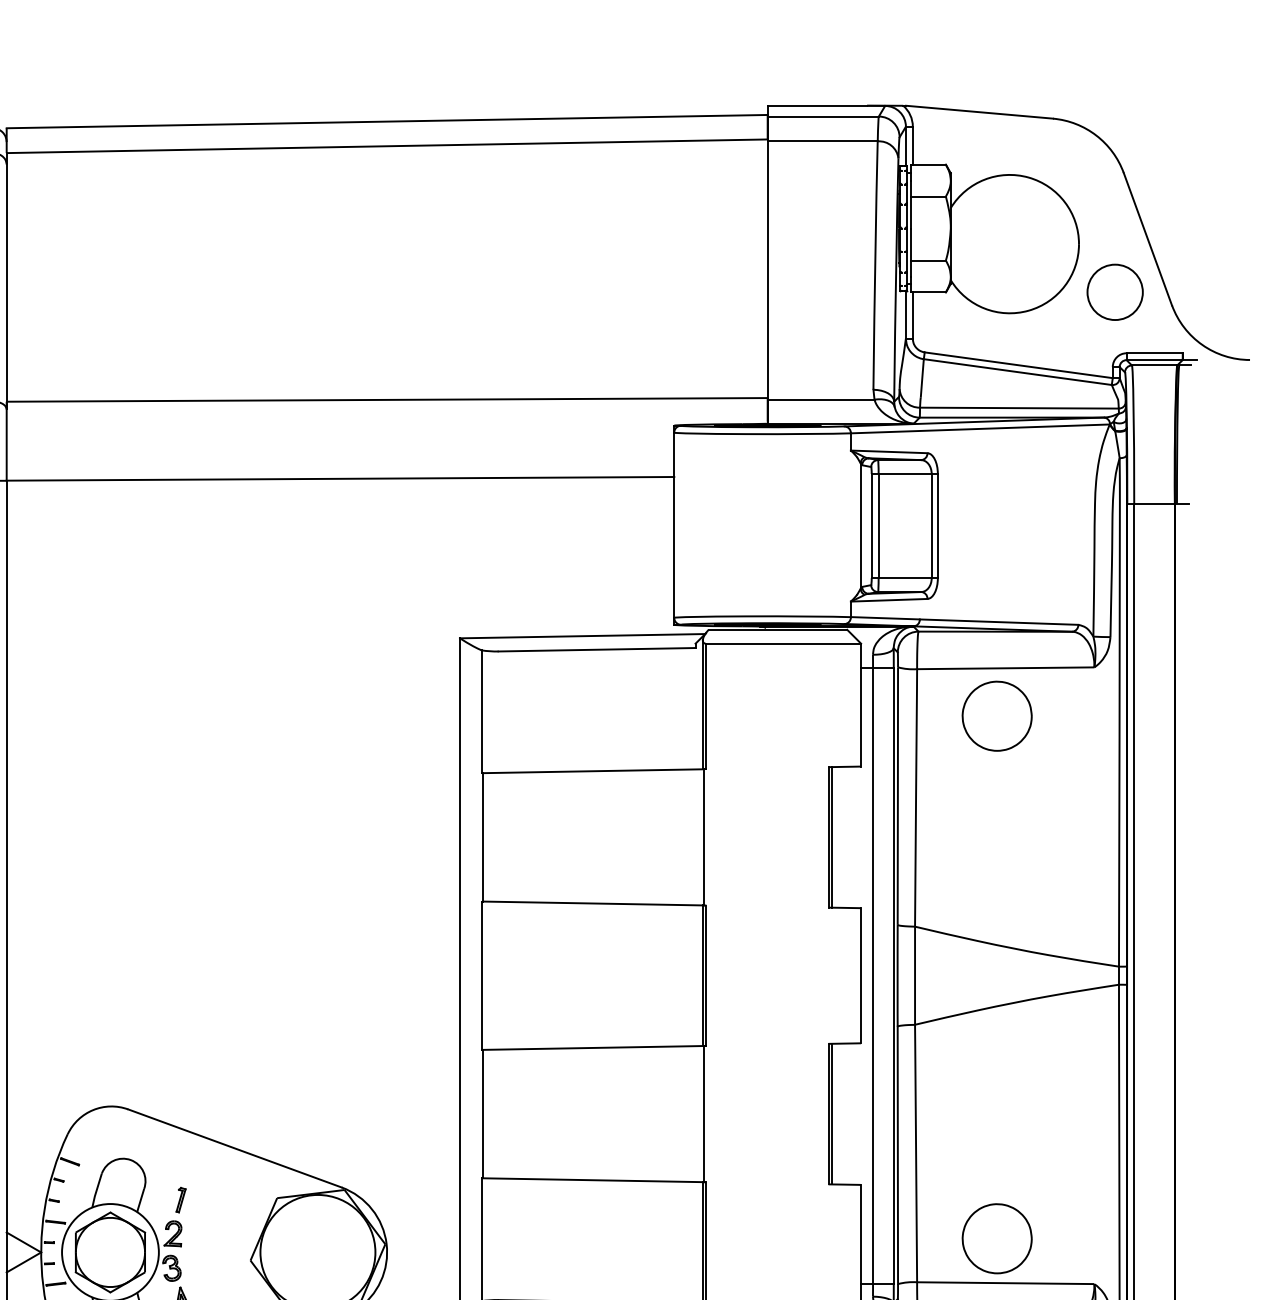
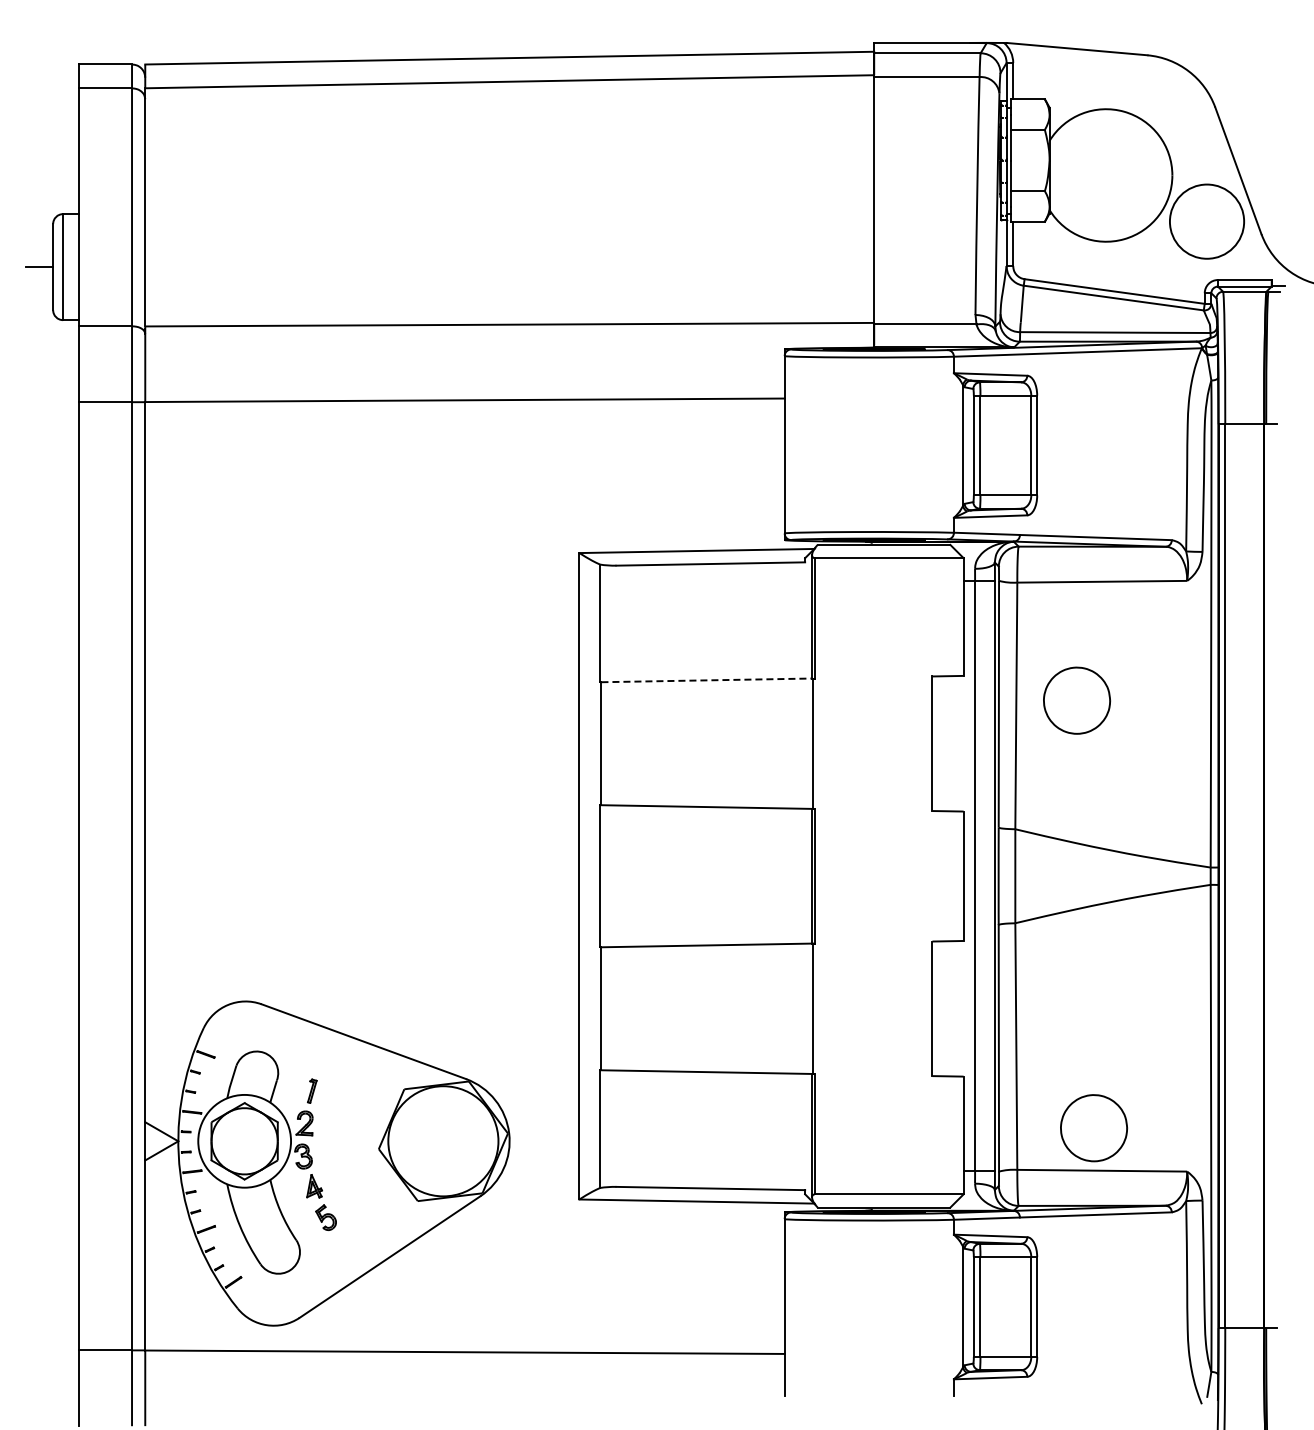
circle: (1114, 292) -> (1206, 221), size x1.4
part: (997, 716) -> (1077, 700), moved
line: (593, 771) -> (707, 680), solid -> dashed
line: (831, 837) -> (935, 743), removed
line: (831, 1113) -> (935, 1008), removed

